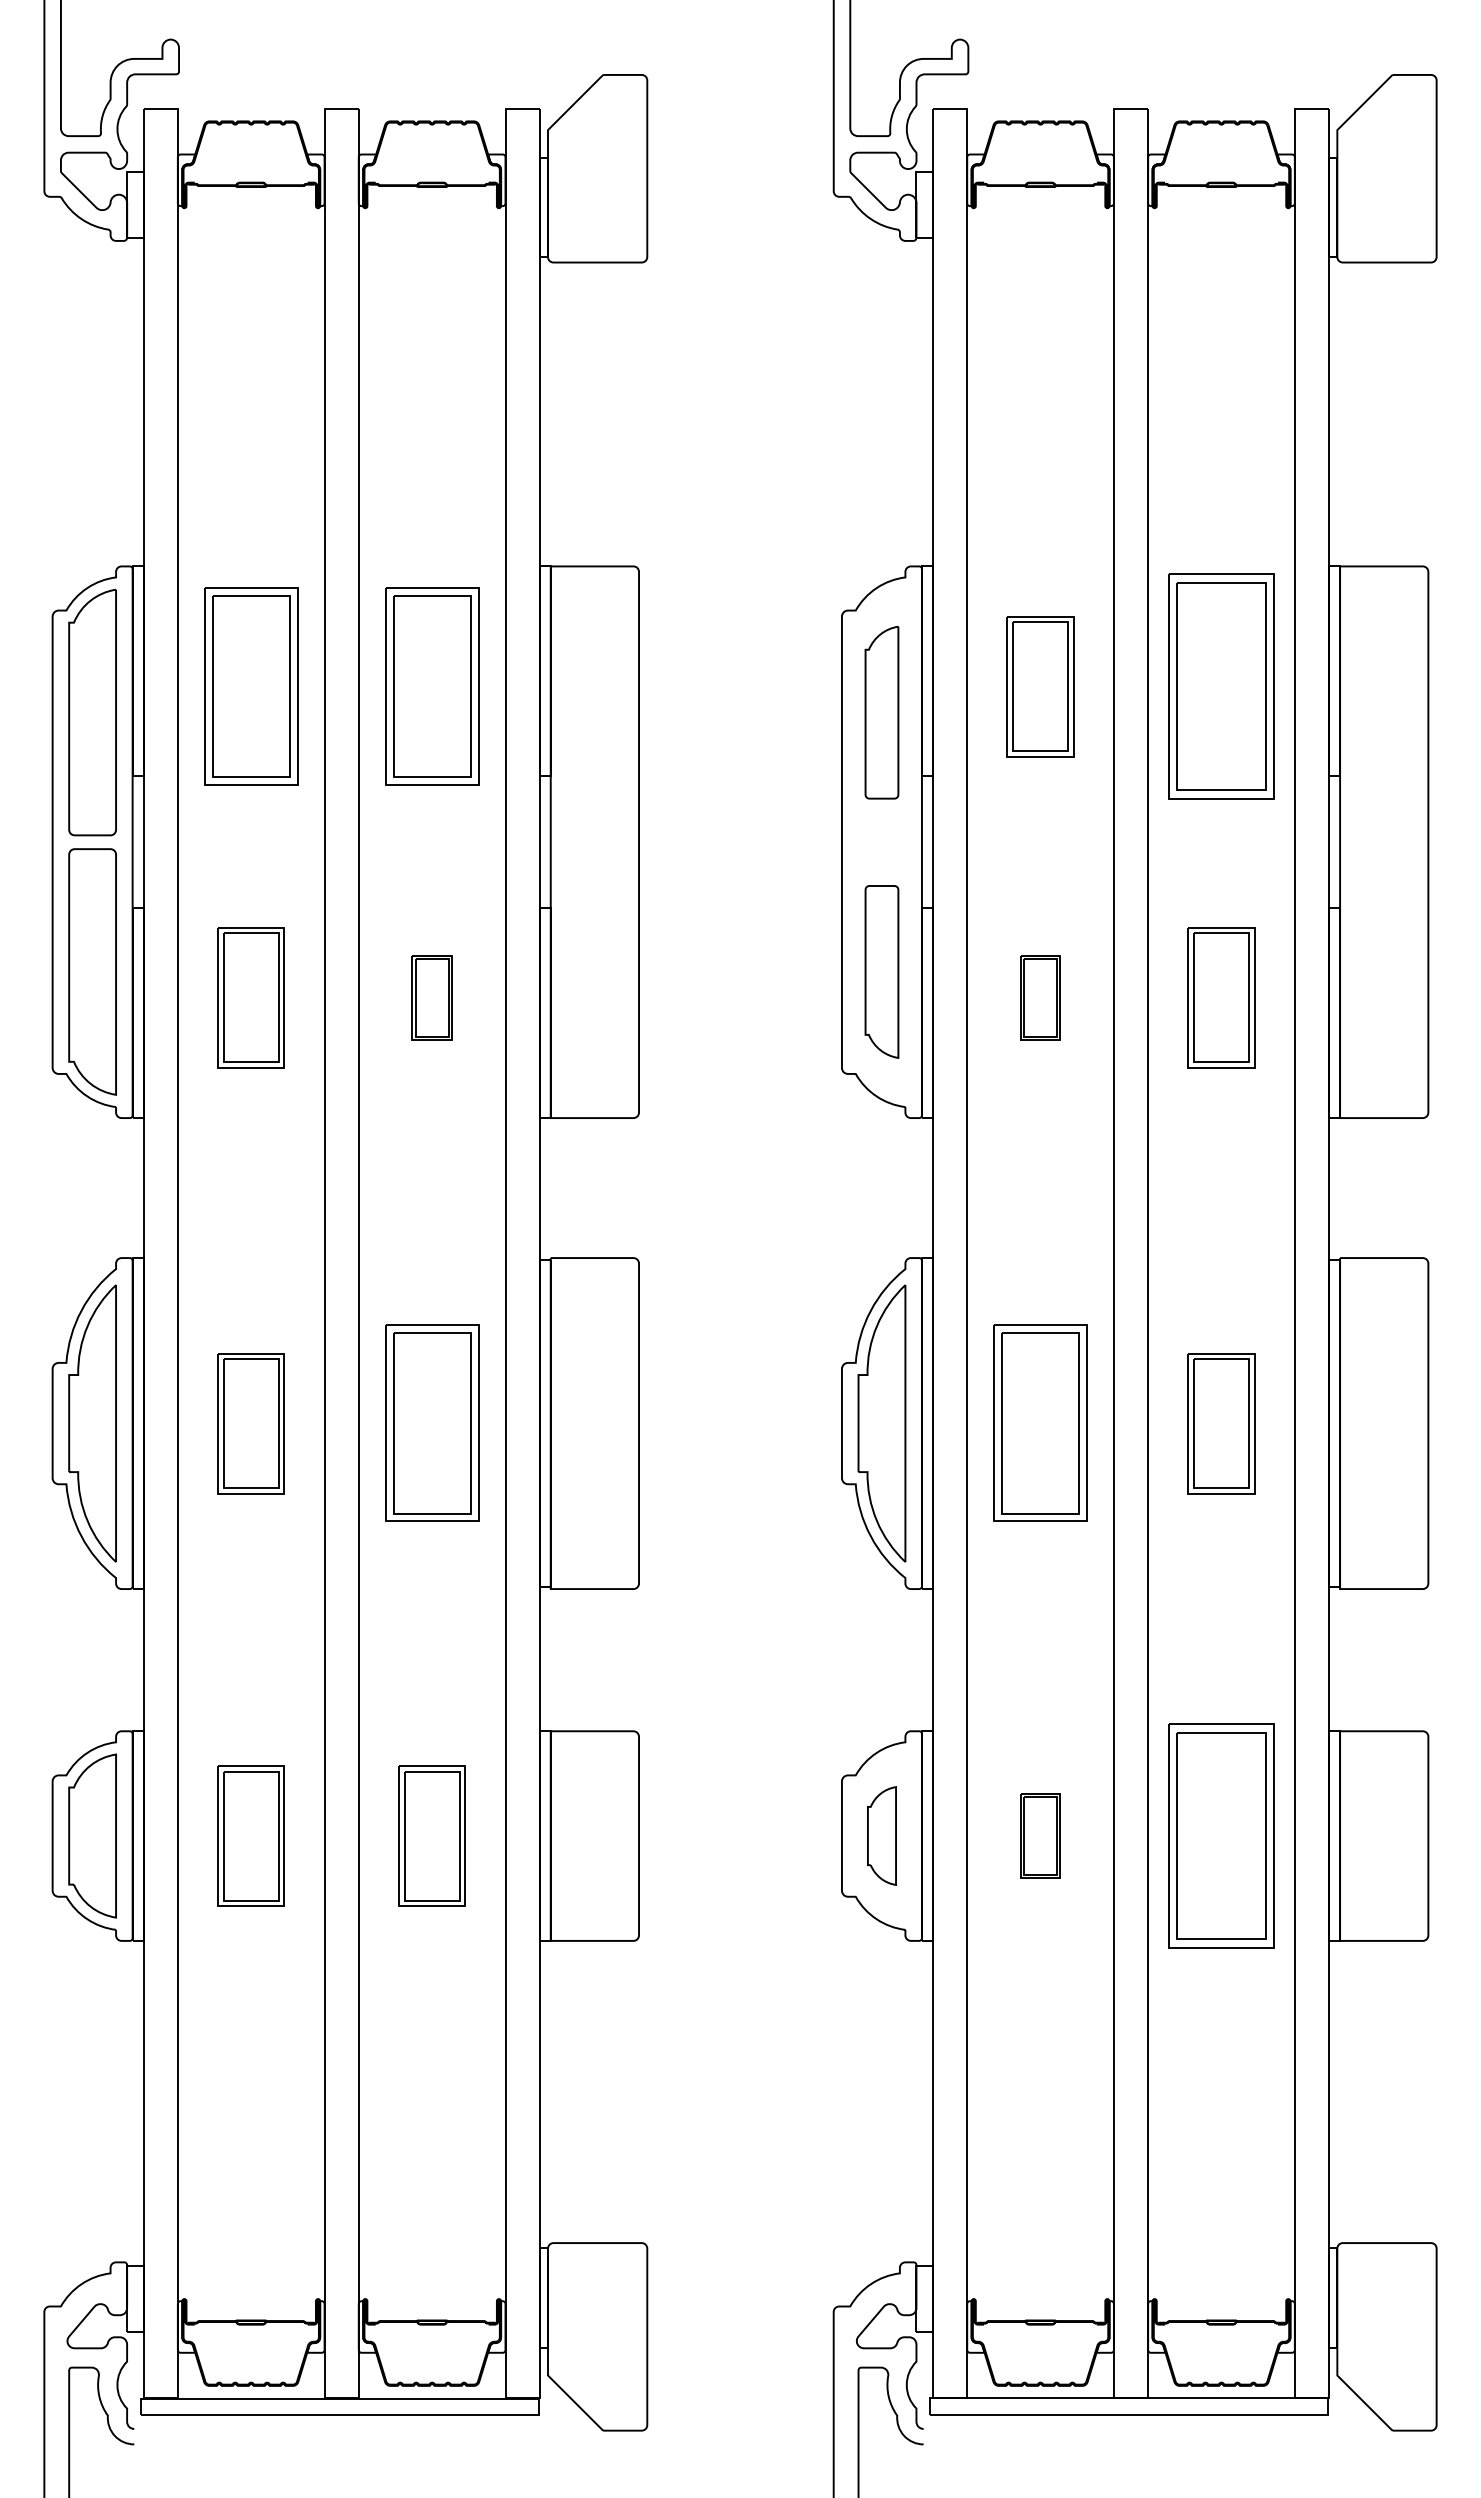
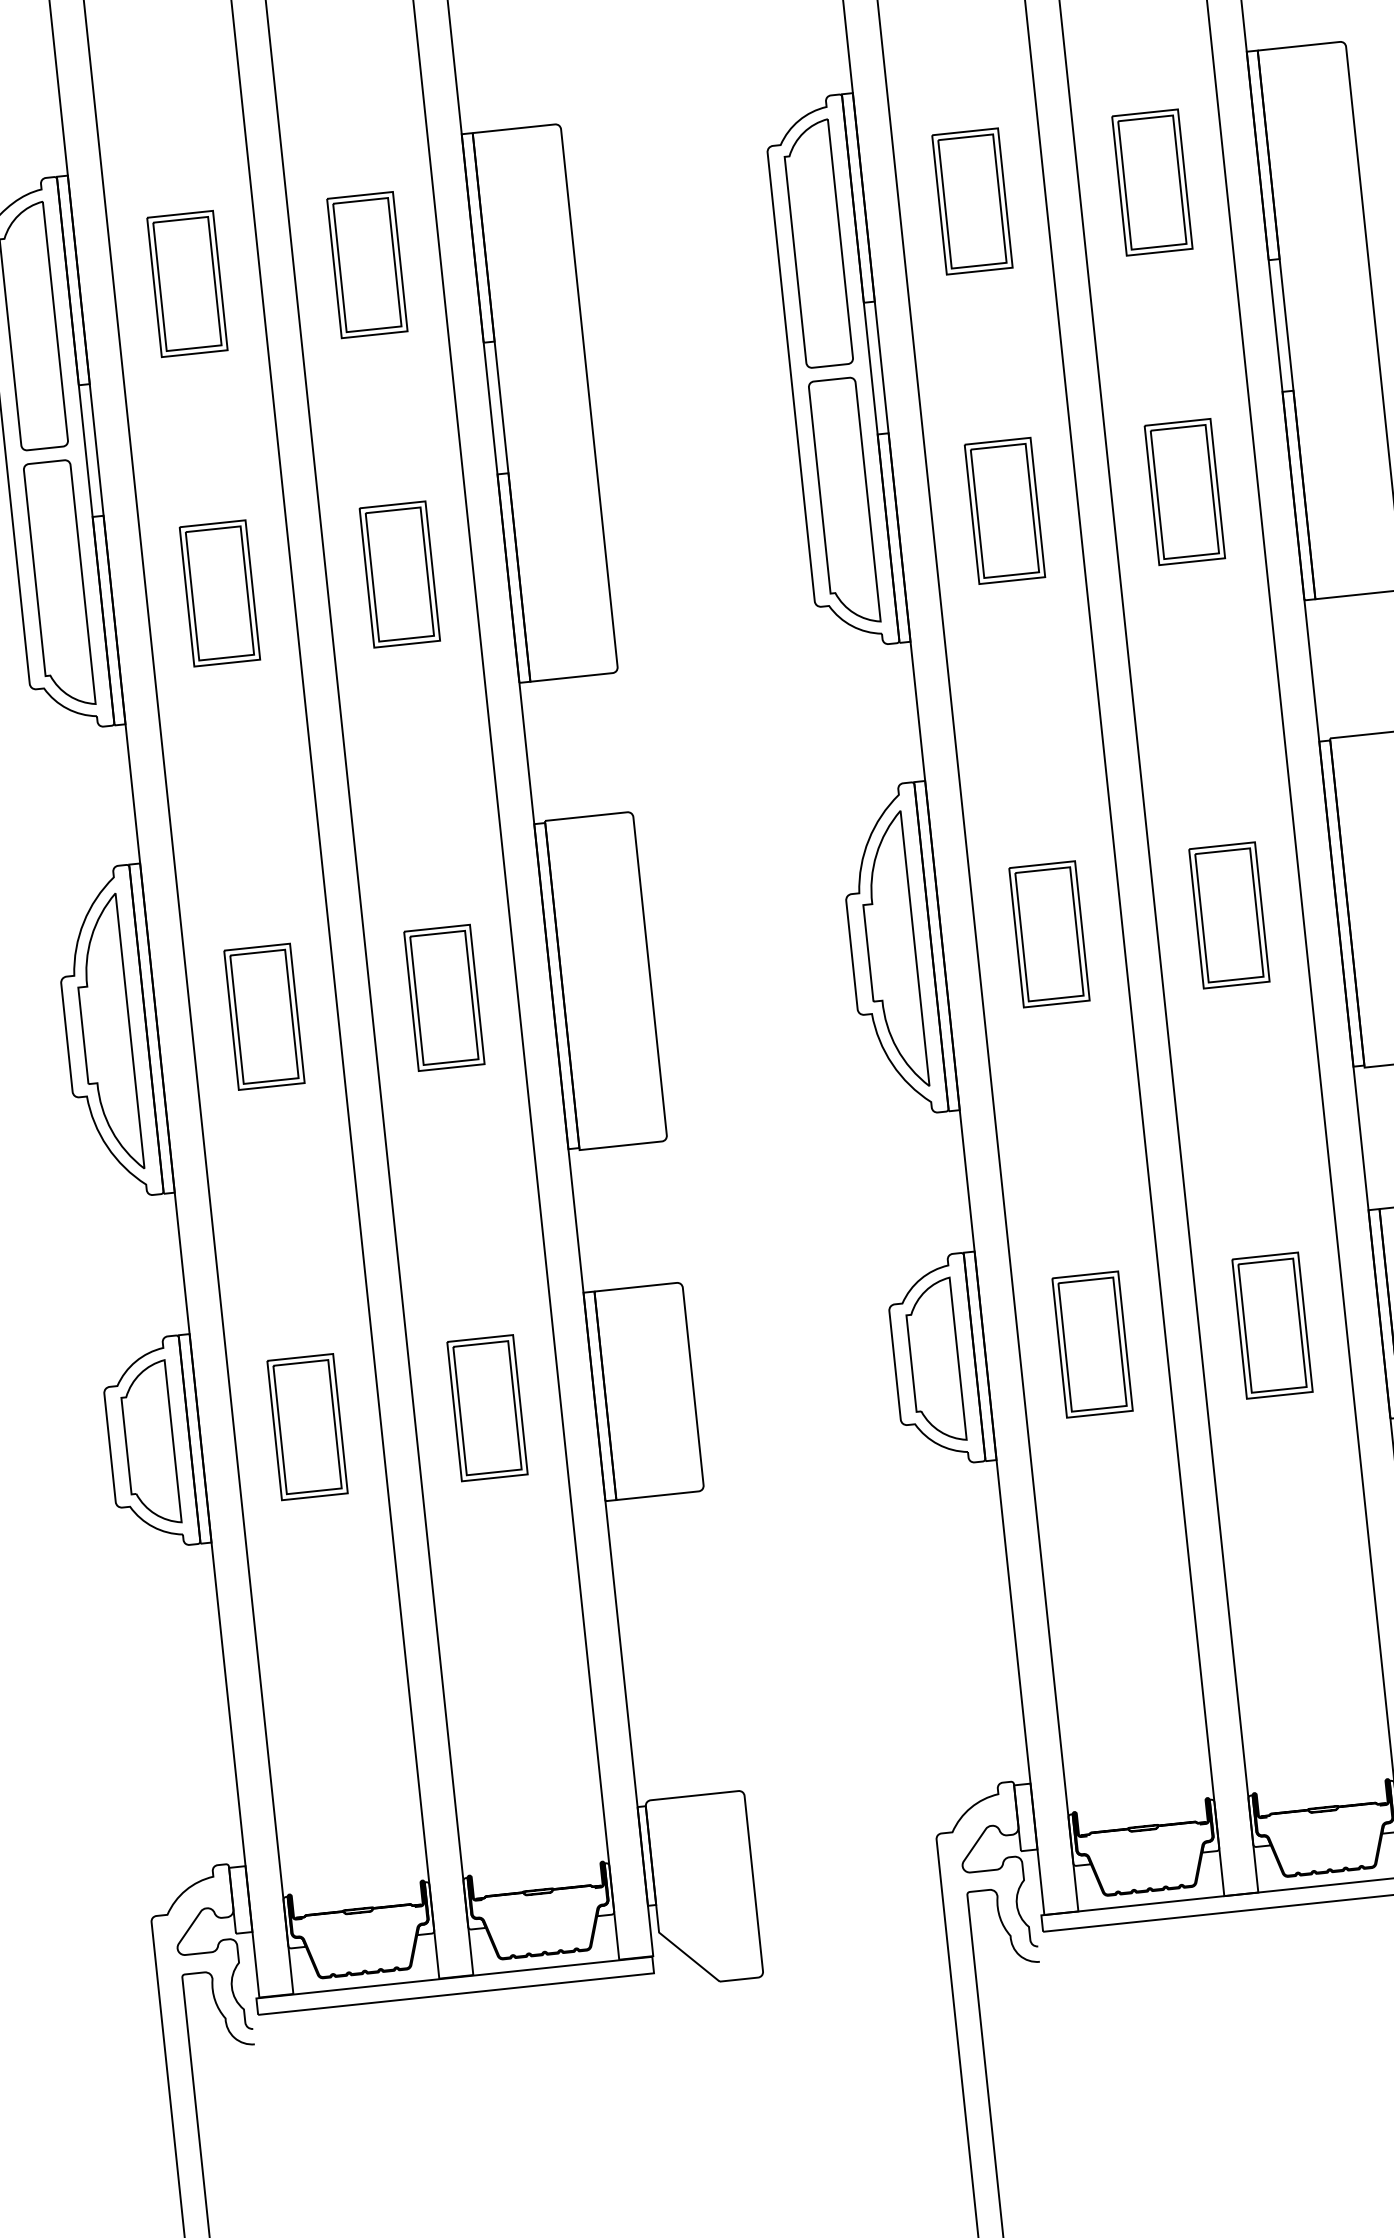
part: (250, 686) -> (186, 283), size x0.71
part: (431, 686) -> (366, 264), size x0.71
part: (1221, 686) -> (1152, 182), size x0.62
part: (881, 712) -> (816, 243), size x1.43
part: (881, 971) -> (844, 501), size x1.43
part: (431, 997) -> (399, 574), size x1.67
part: (1040, 997) -> (1004, 510), size x1.67
part: (431, 1423) -> (443, 997), size x0.71
part: (1040, 1423) -> (1049, 934), size x0.71
part: (881, 1835) -> (934, 1360), size x1.67
part: (1040, 1835) -> (1092, 1344), size x1.67
part: (1221, 1835) -> (1272, 1325), size x0.62

